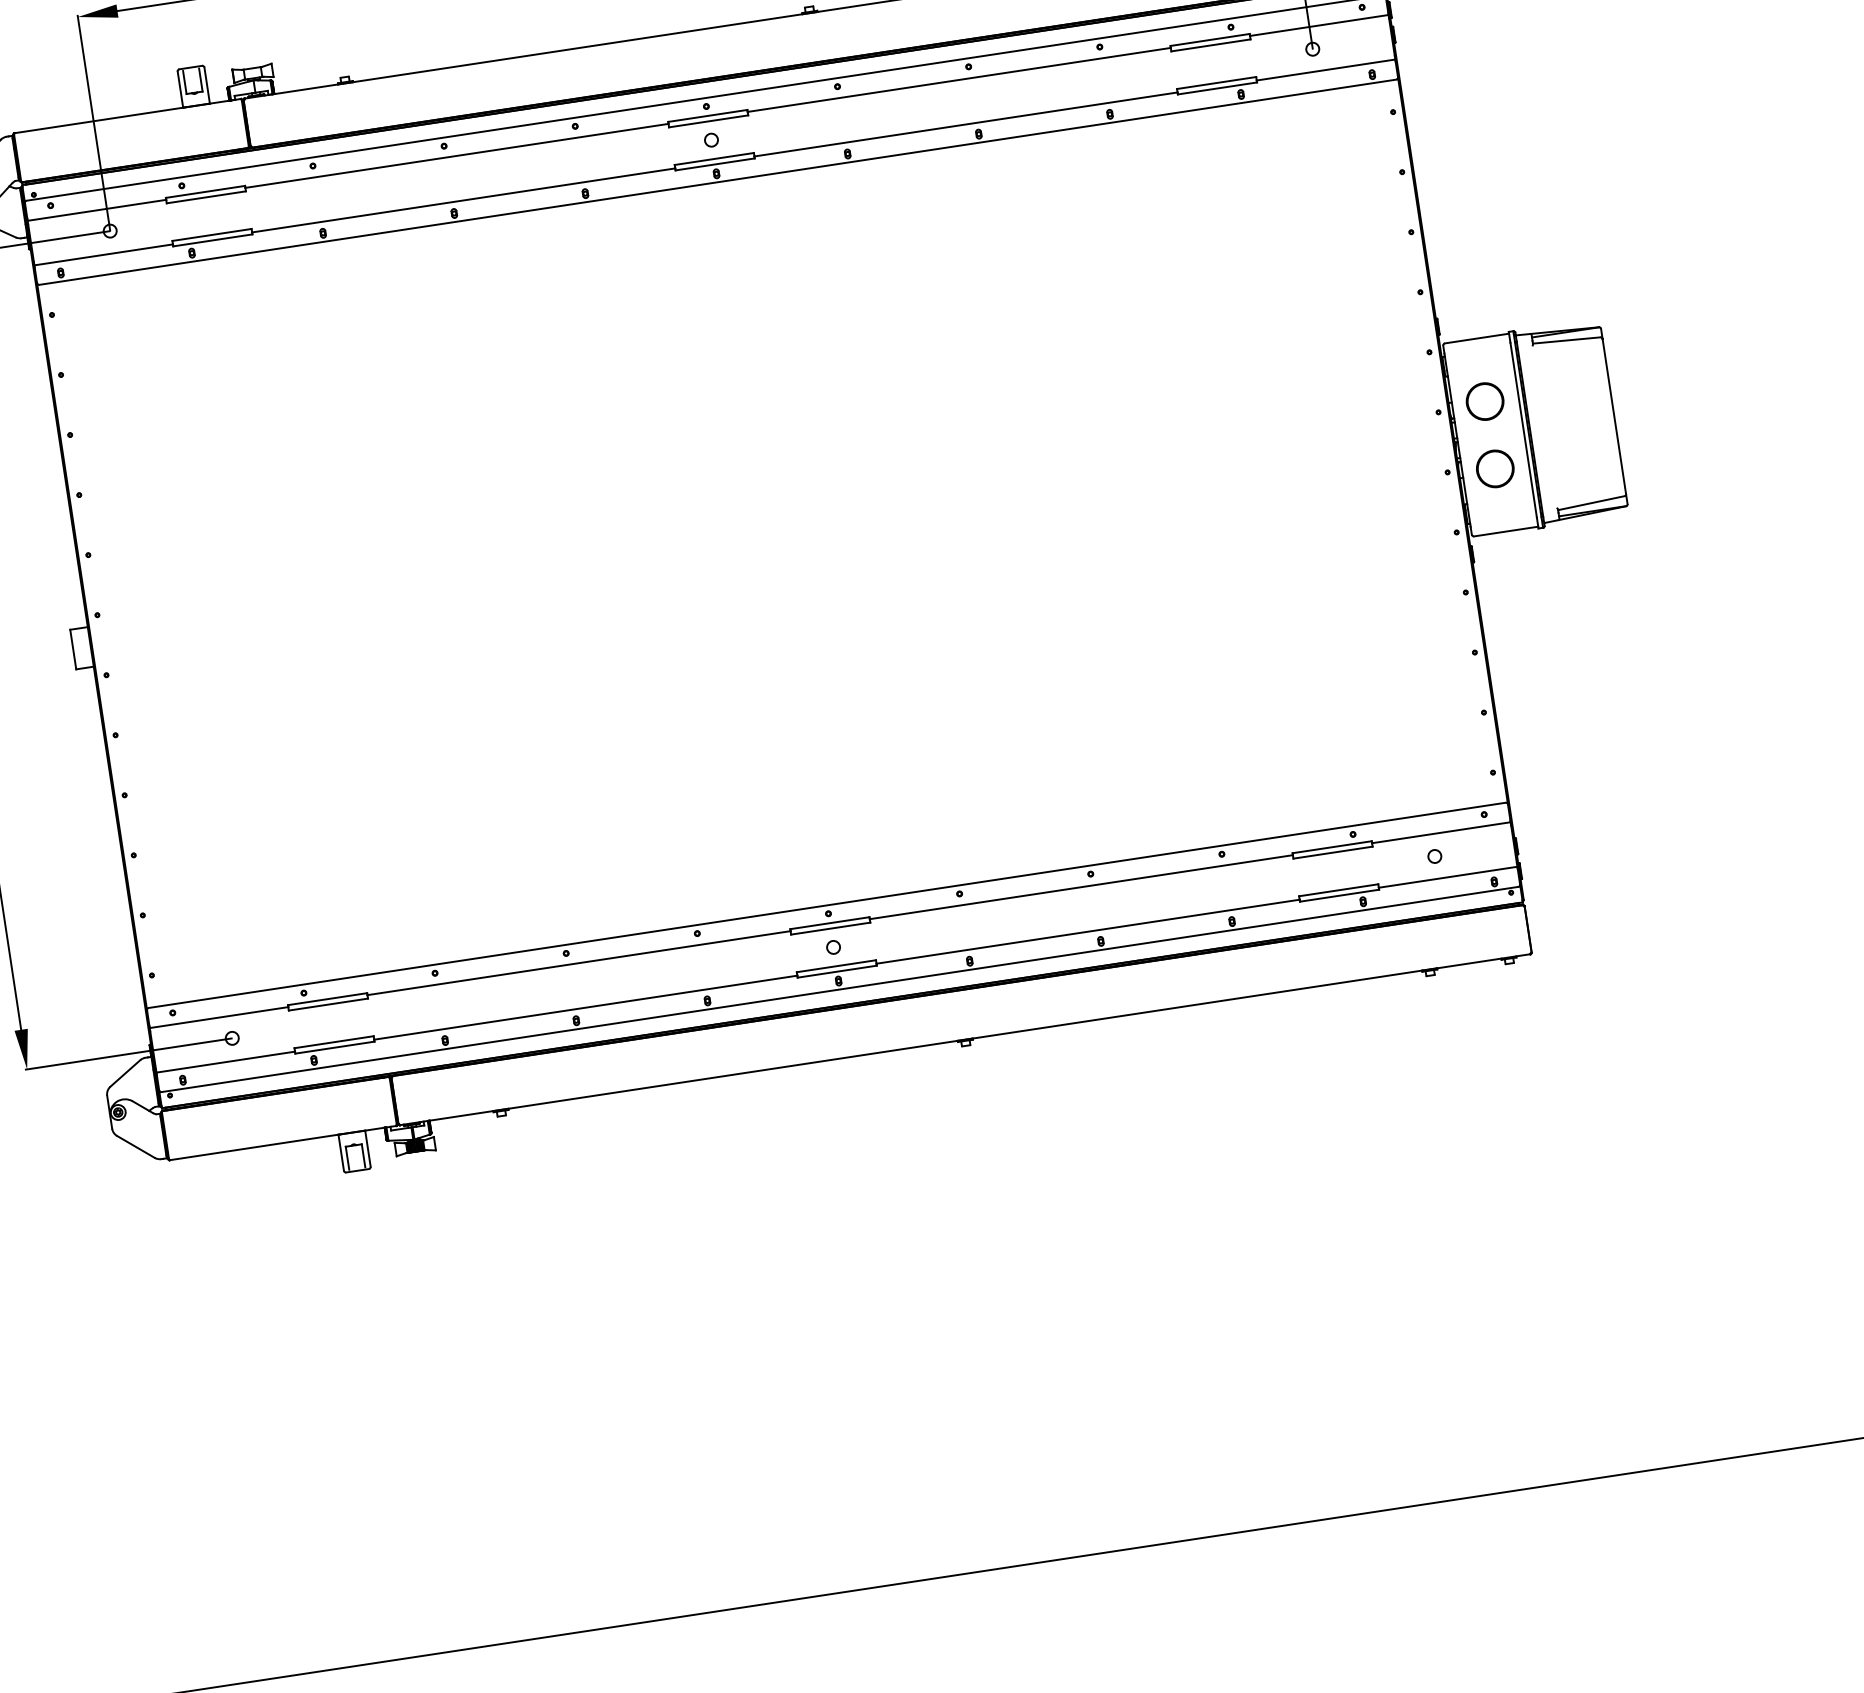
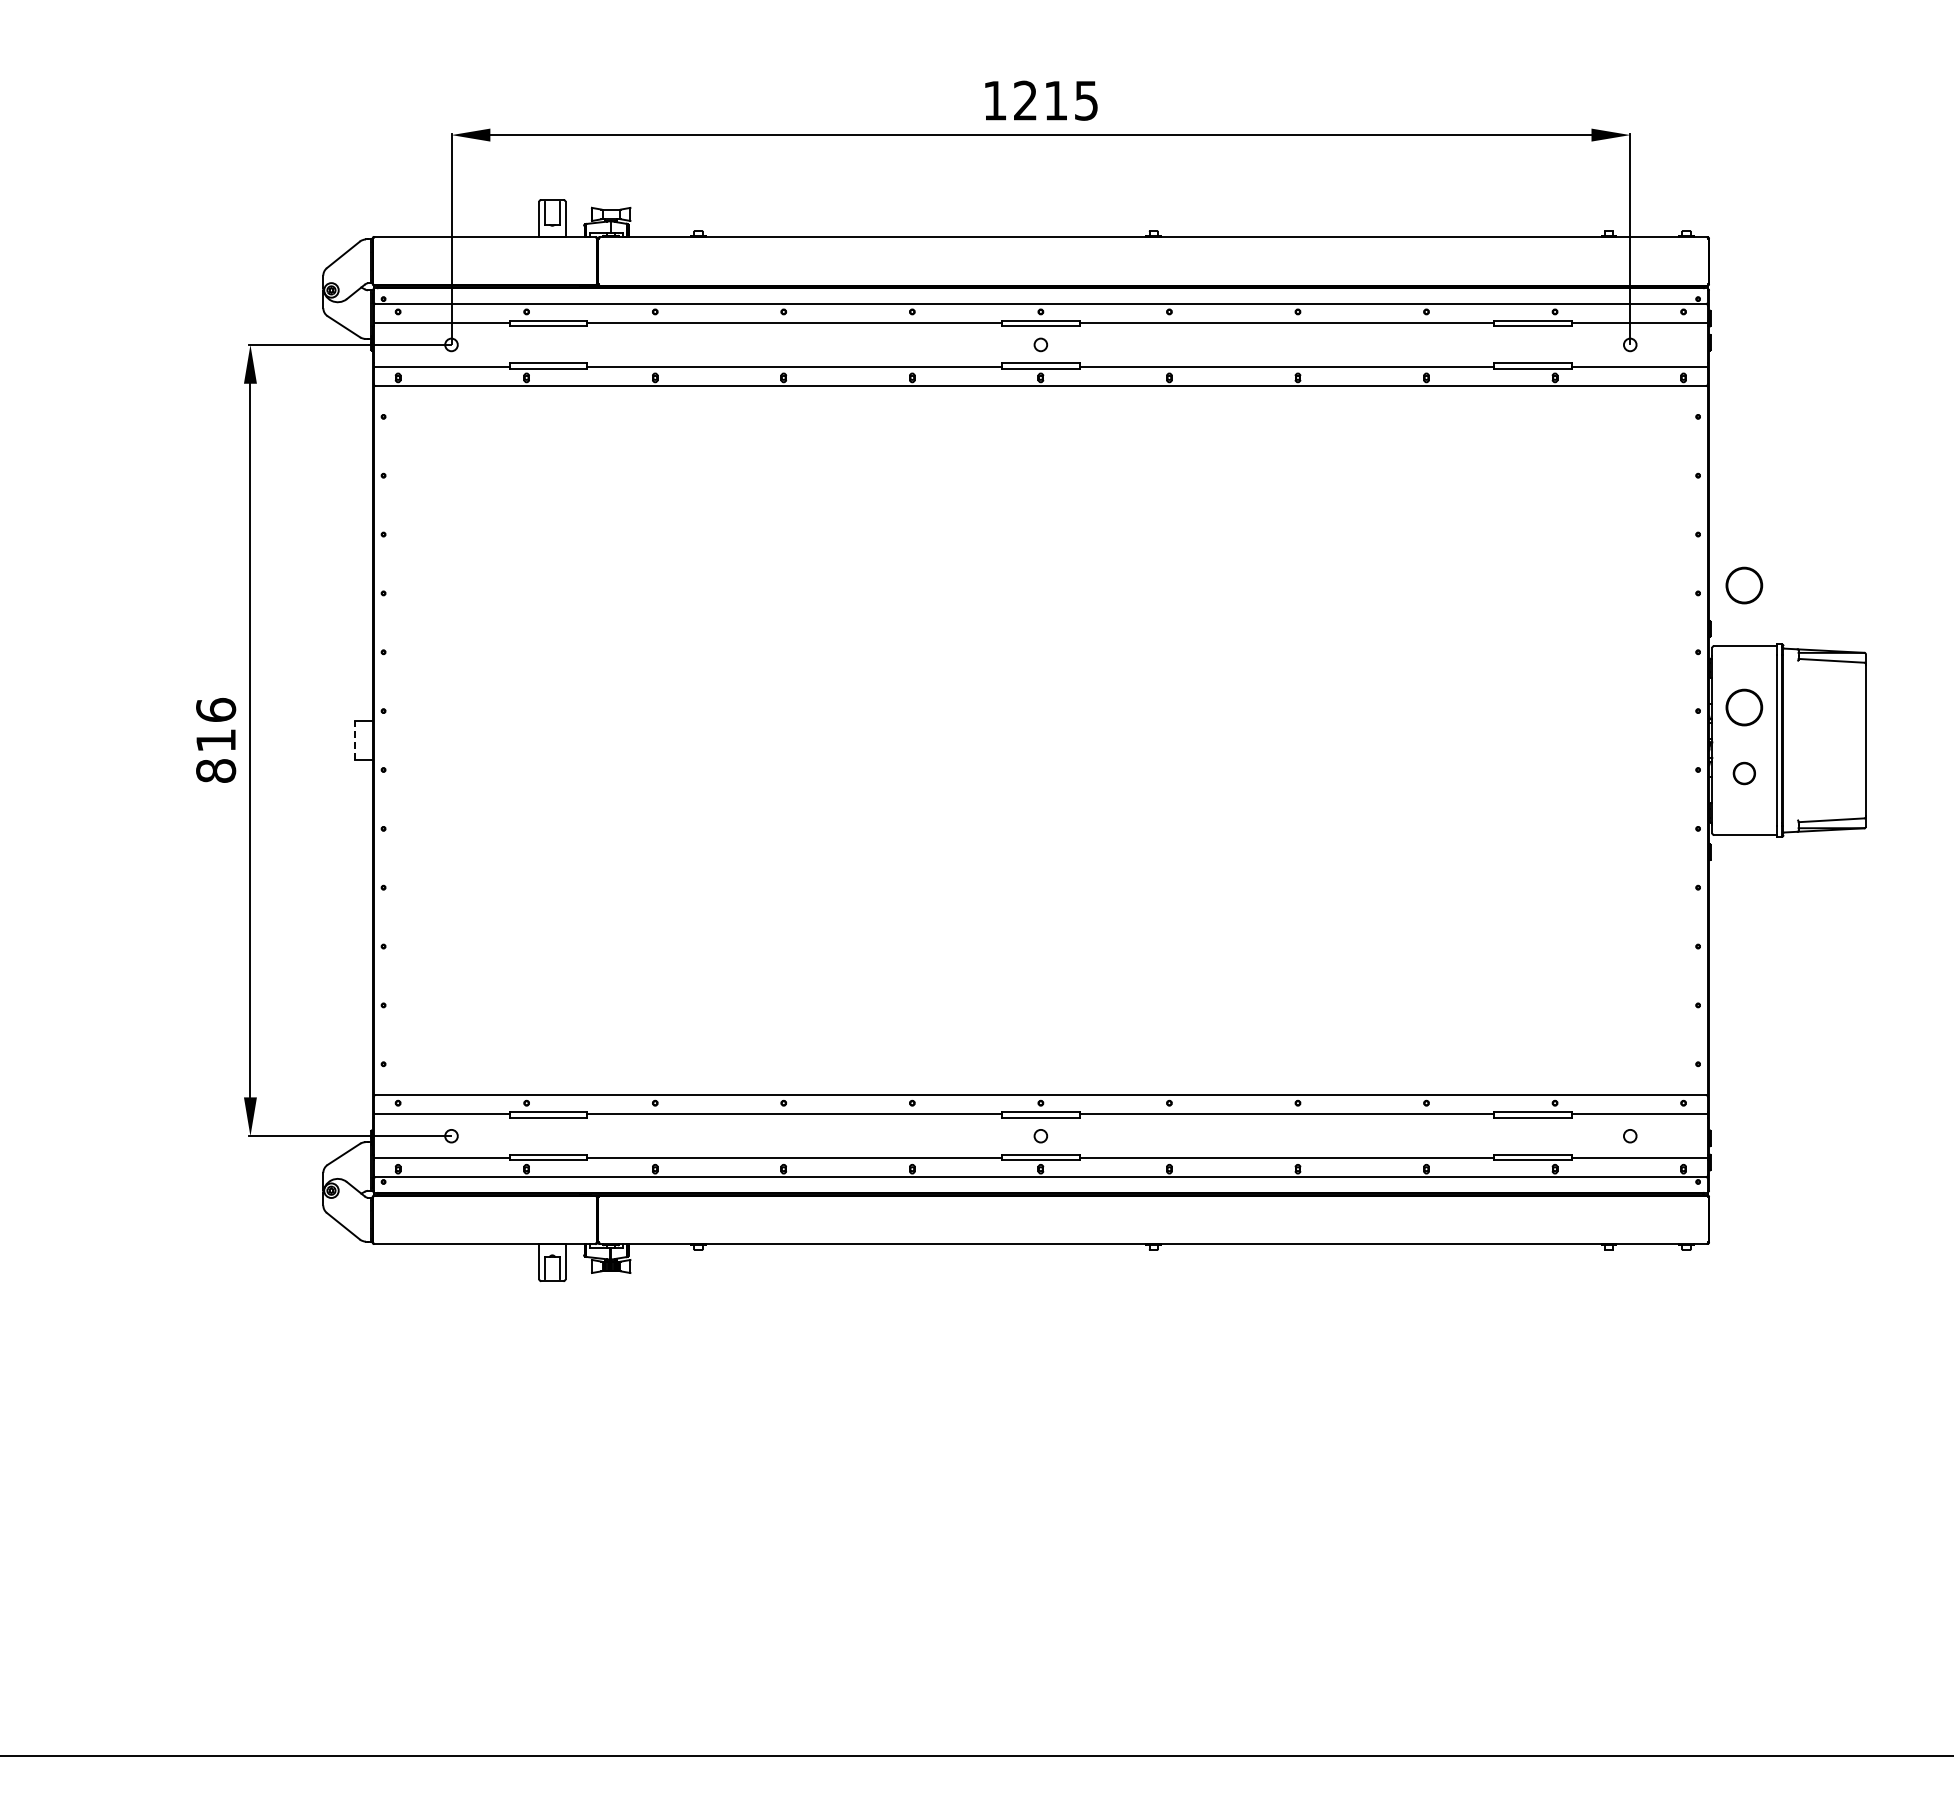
part: (1466, 277) -> (1744, 585), added
part: (1495, 468) -> (1744, 773), size x0.6
line: (73, 649) -> (355, 740), solid -> dashed

